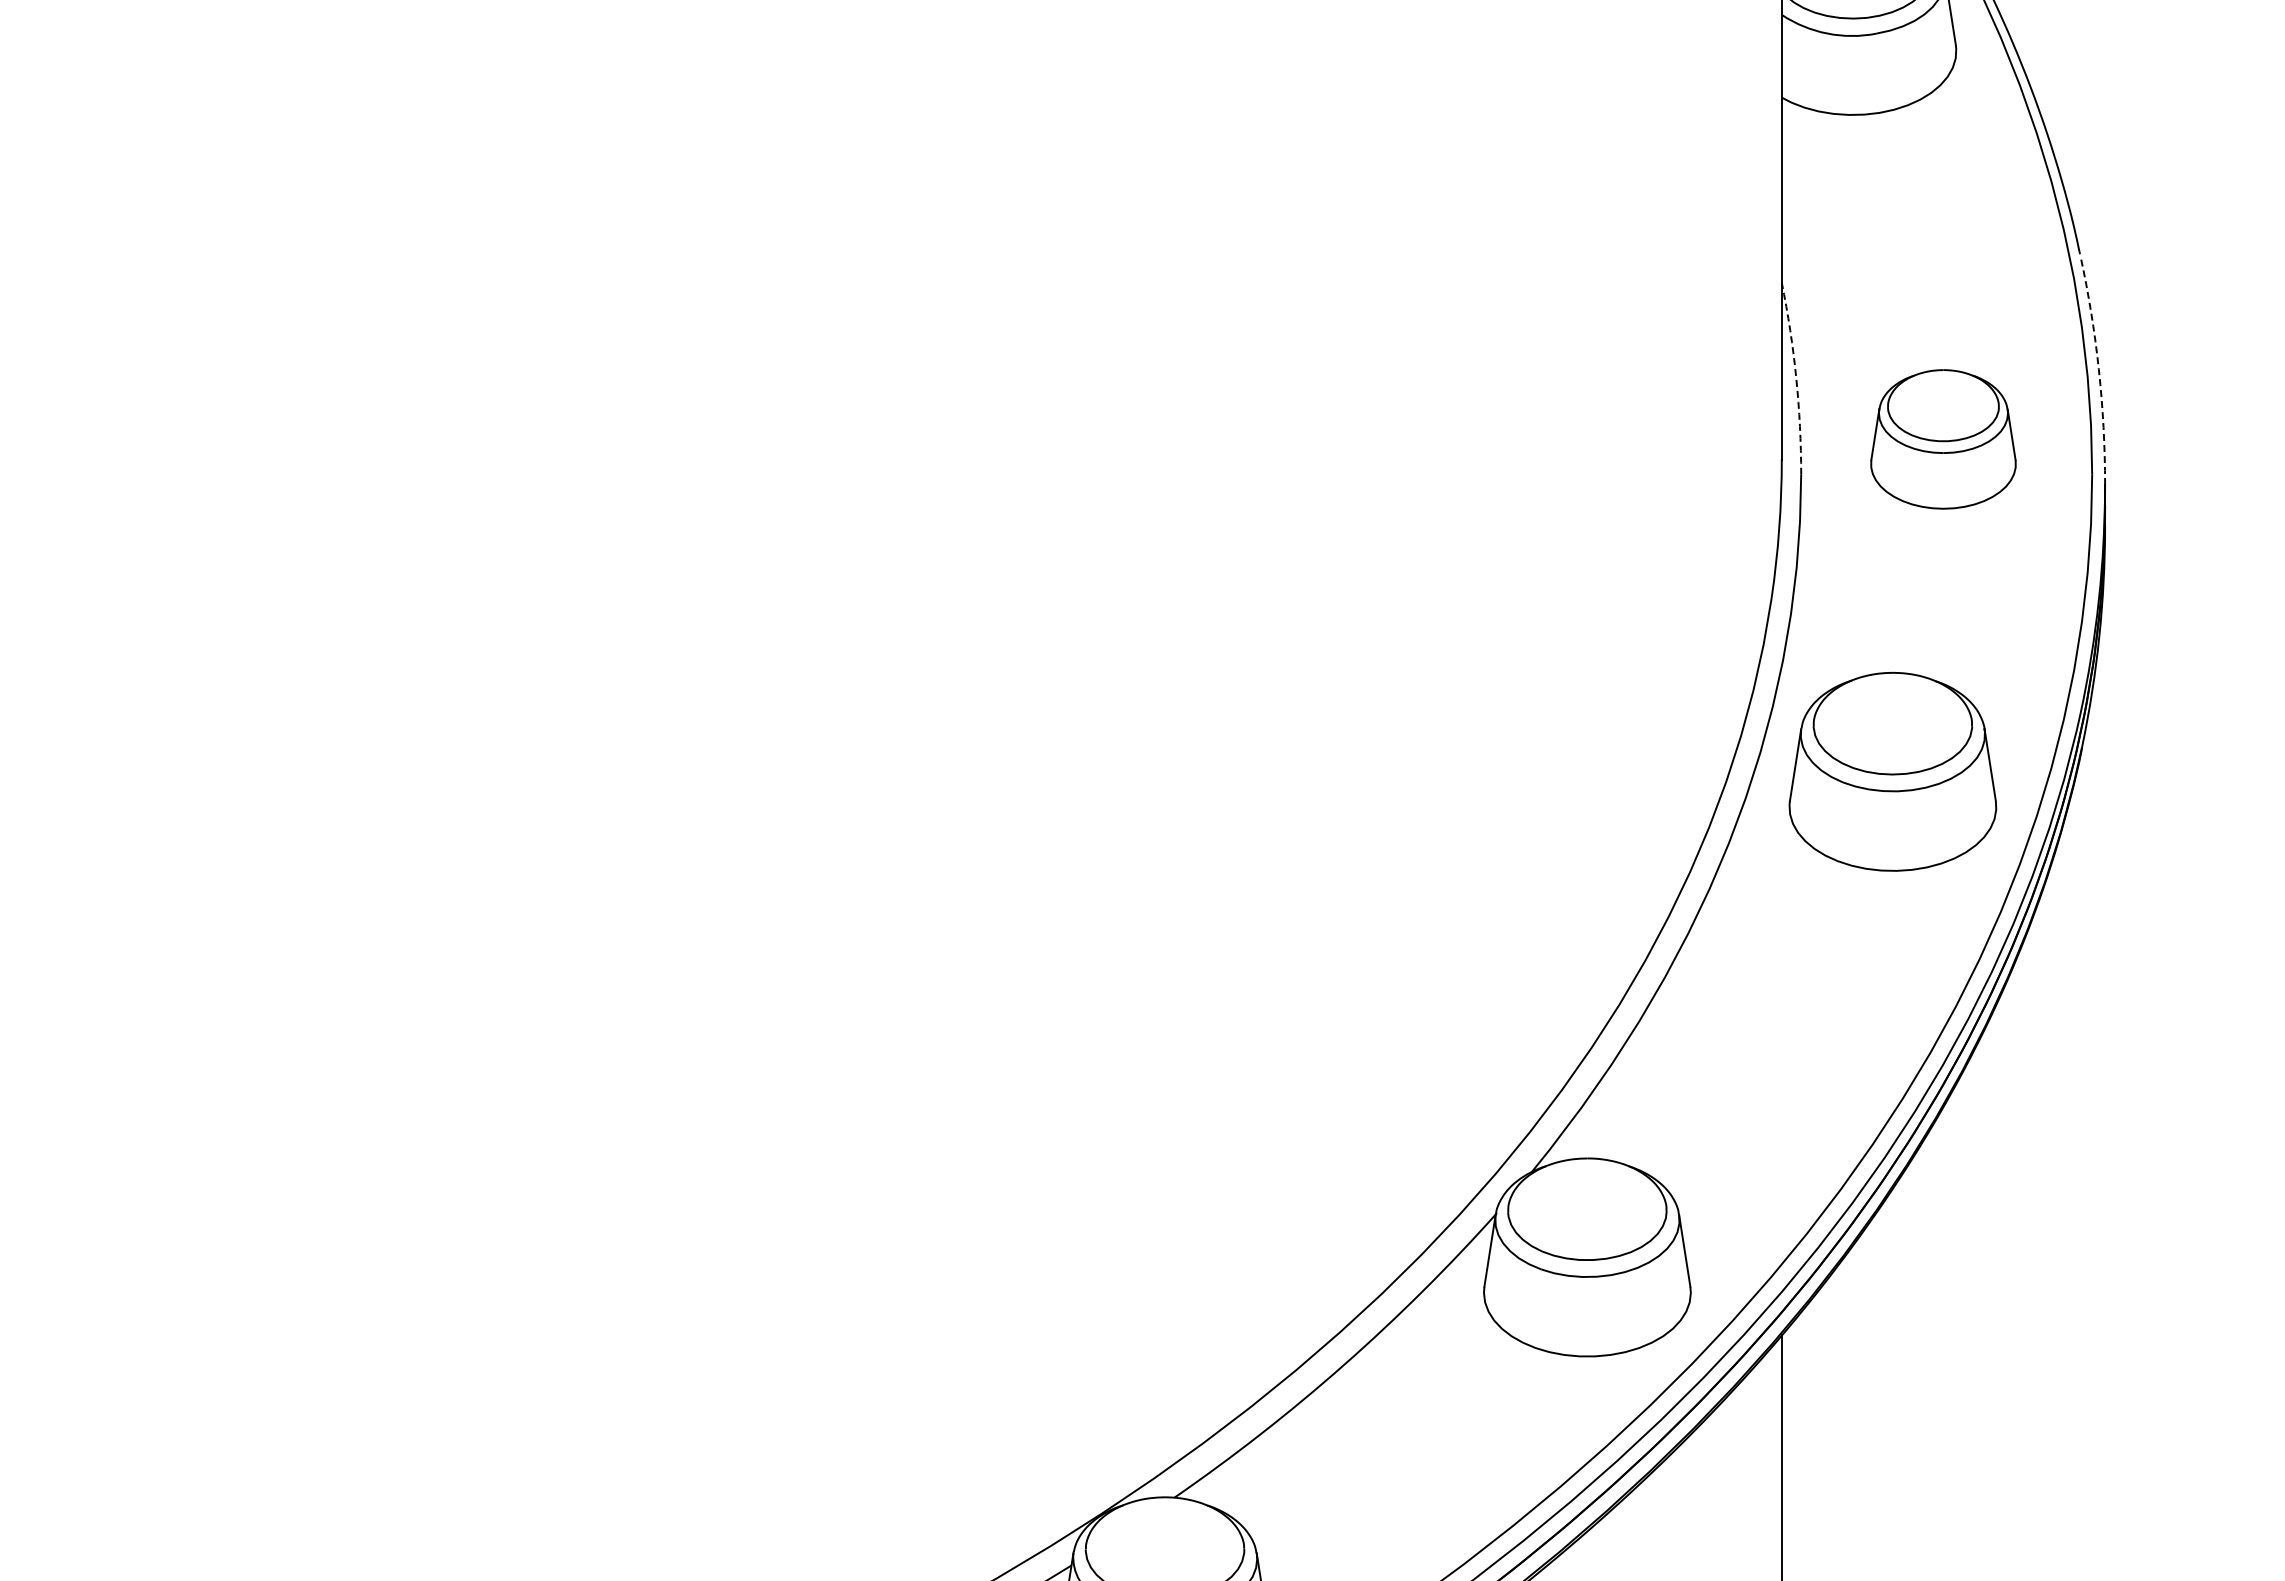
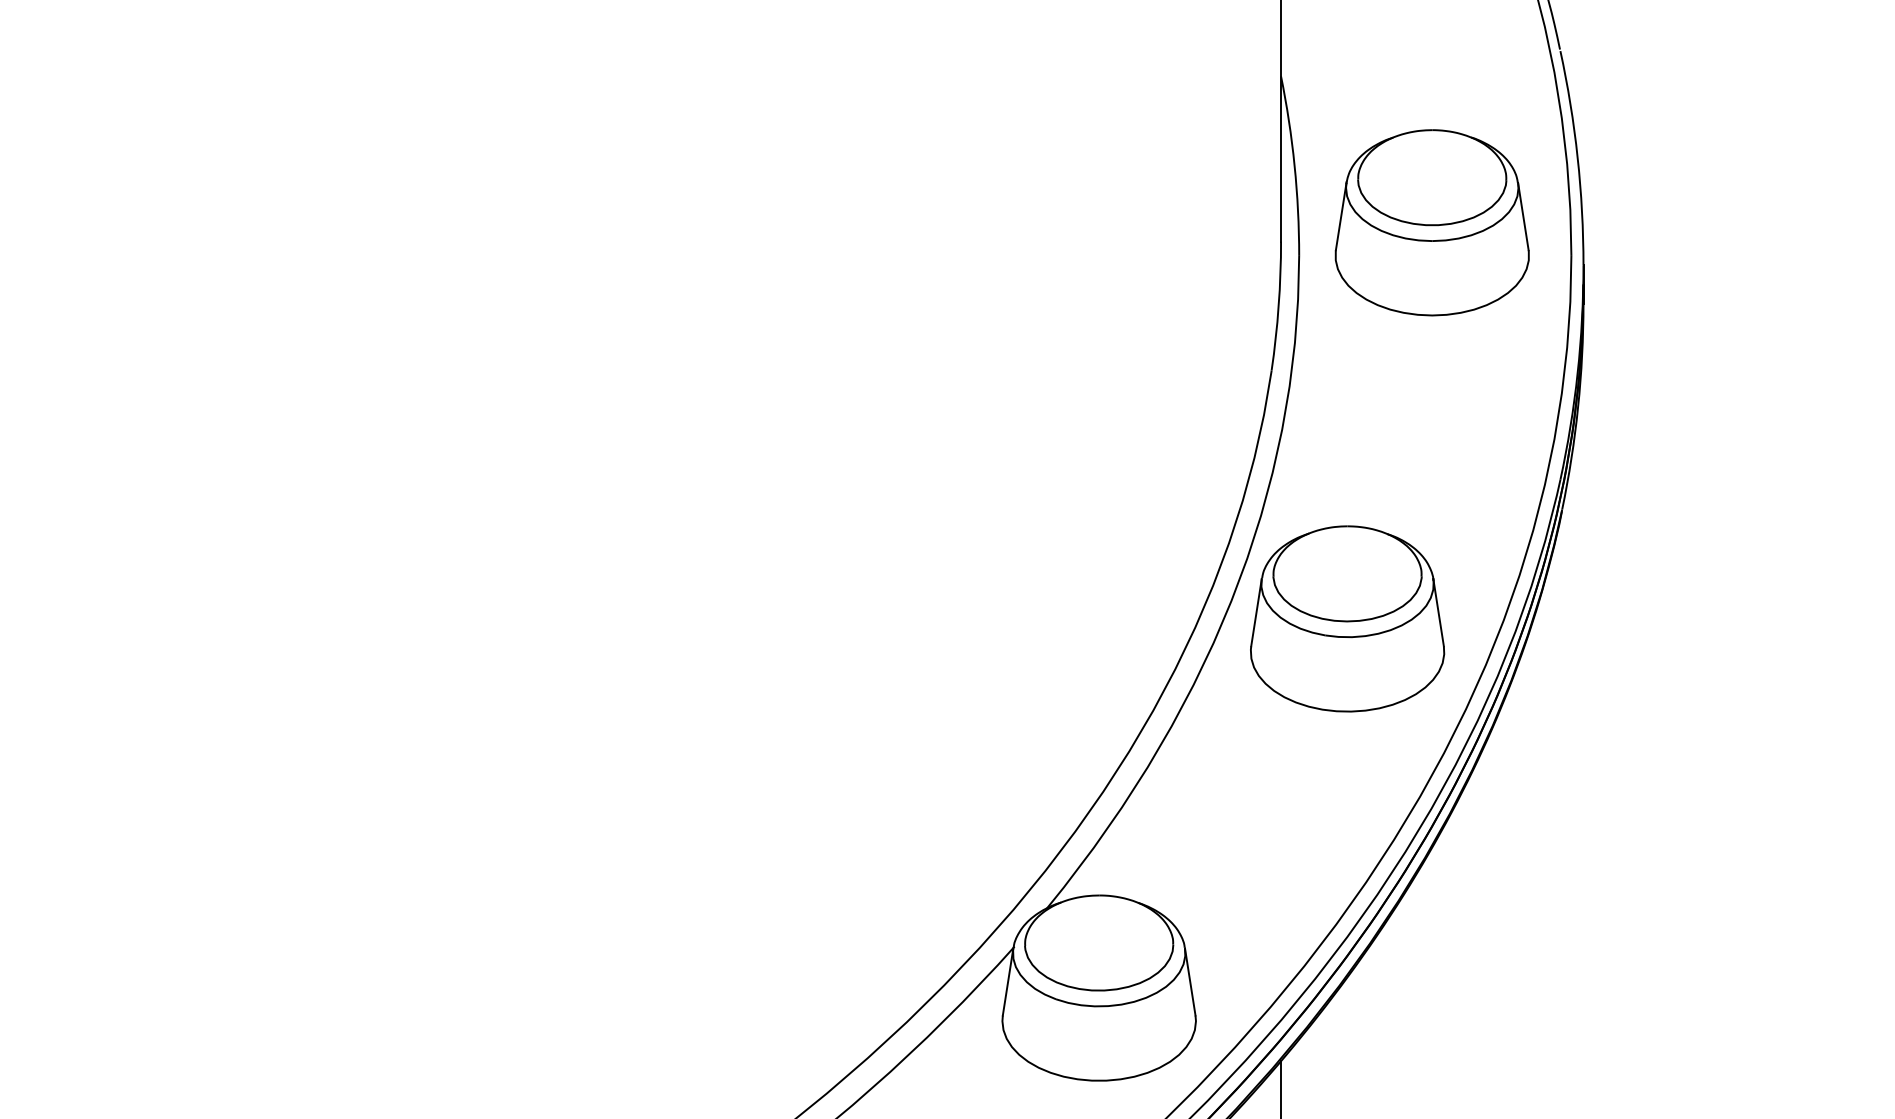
arc: (2098, 369) -> (1577, 157), dashed -> solid
arc: (1796, 378) -> (1294, 165), dashed -> solid
part: (1943, 439) -> (1432, 222), size x1.43
part: (1892, 771) -> (1347, 618), moved

